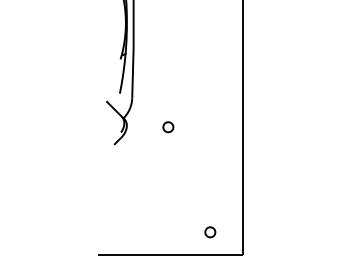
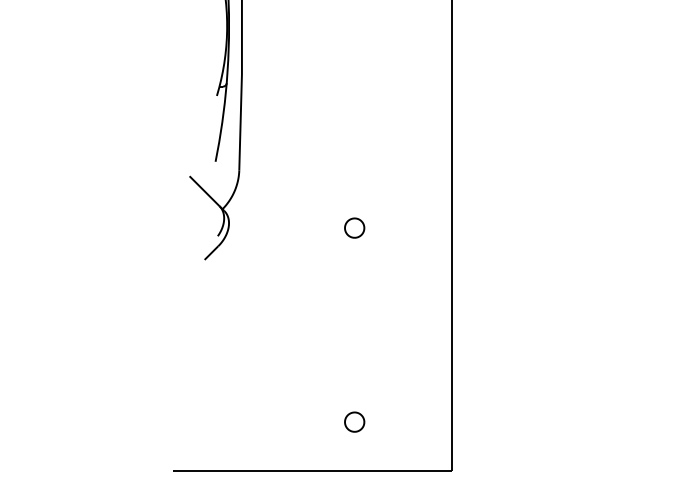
part: (168, 127) -> (354, 228), moved
part: (210, 232) -> (354, 422), moved

